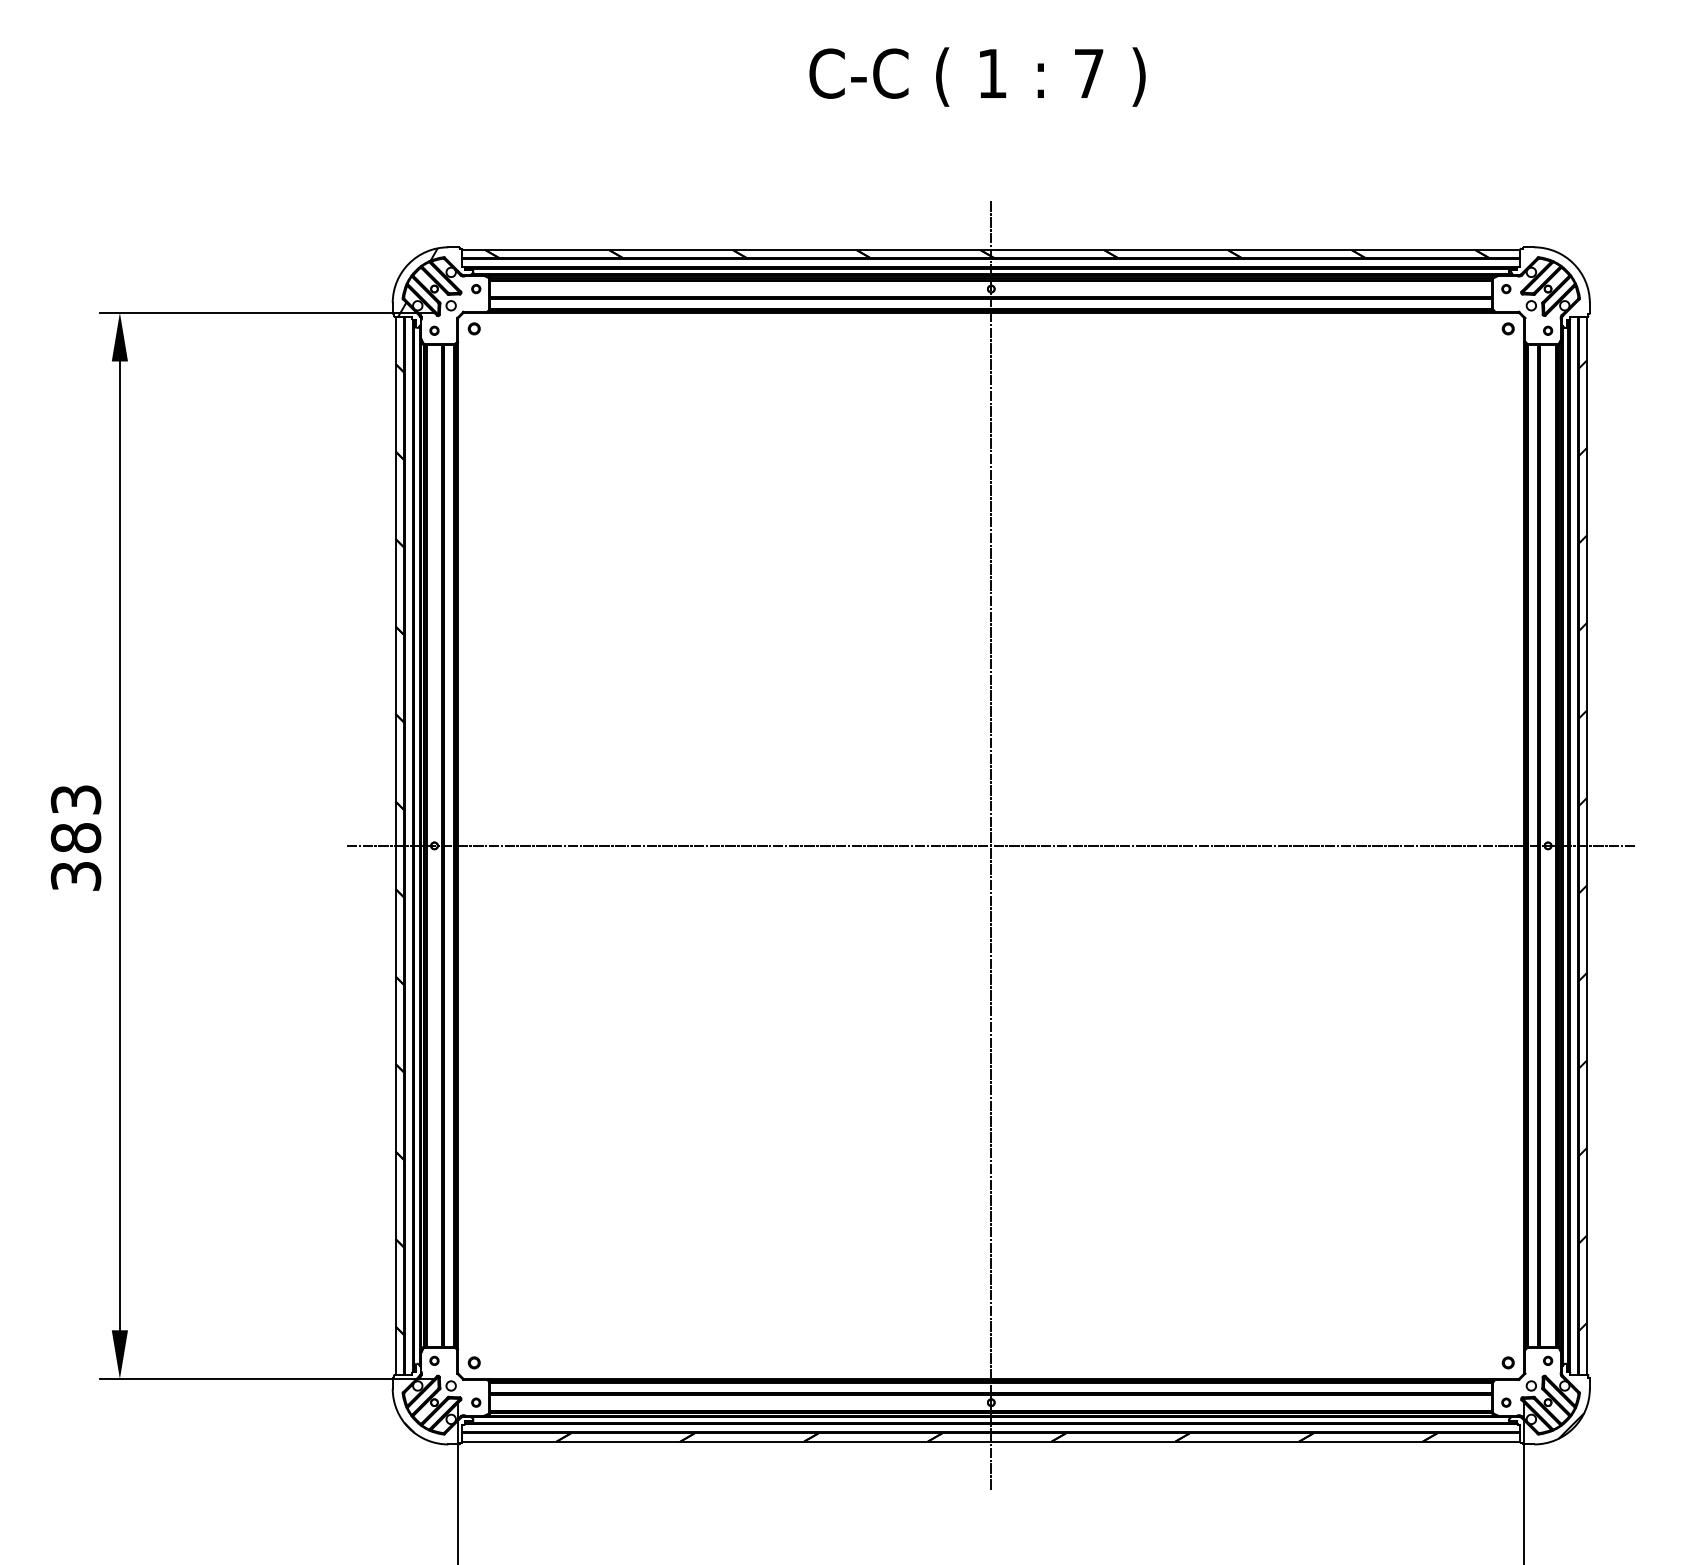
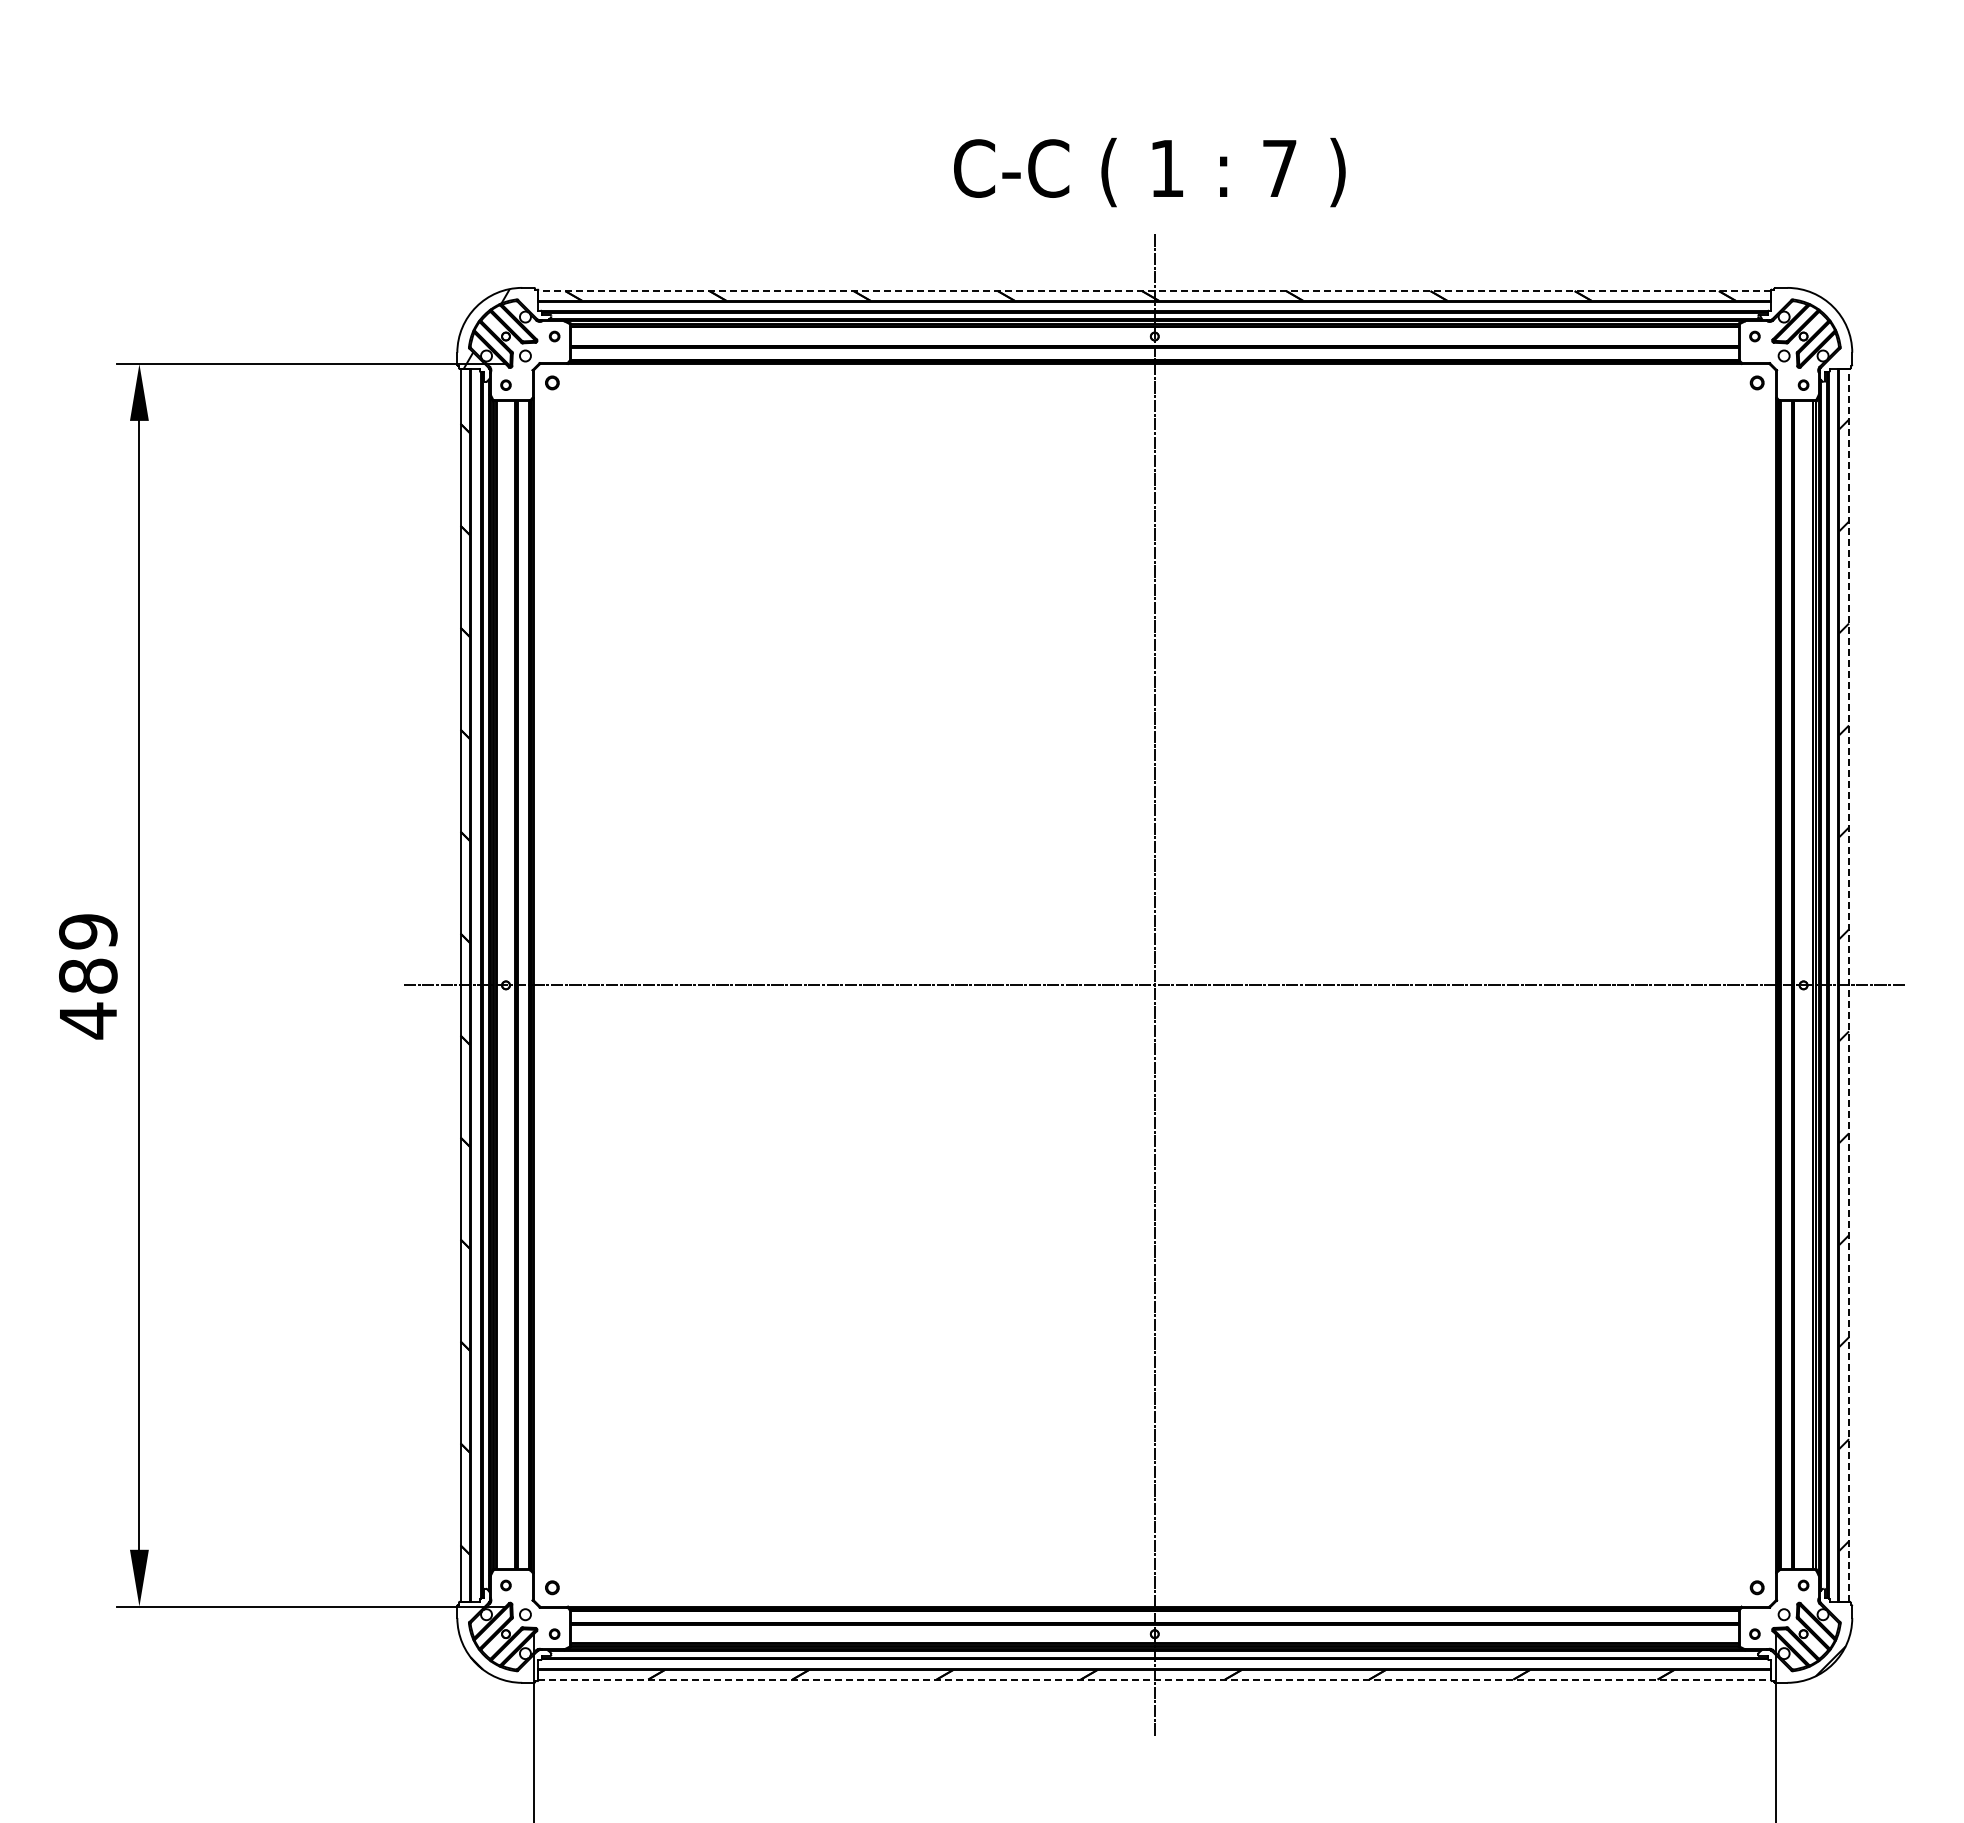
text: (977, 77) -> (1149, 172), moved
line: (991, 250) -> (1154, 291), solid -> dashed
text: (76, 838) -> (88, 976), 383 -> 489
line: (1587, 845) -> (1849, 984), solid -> dashed
line: (991, 1441) -> (1155, 1679), solid -> dashed

